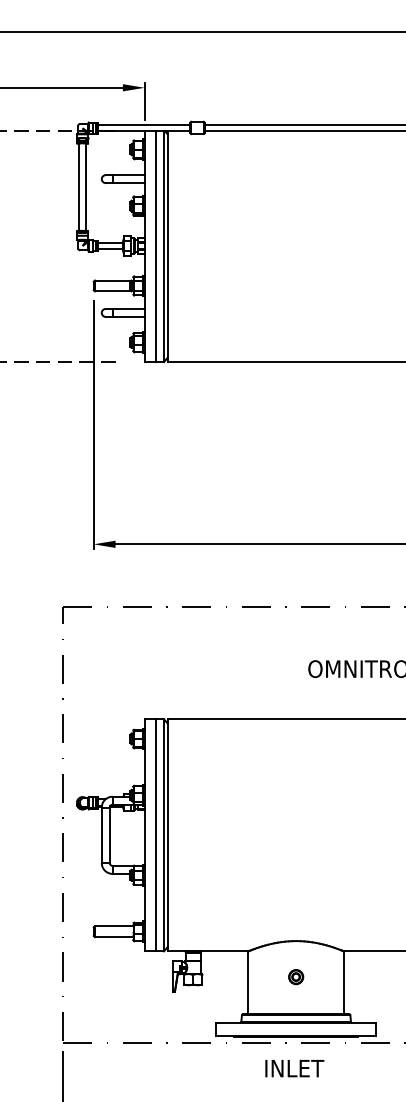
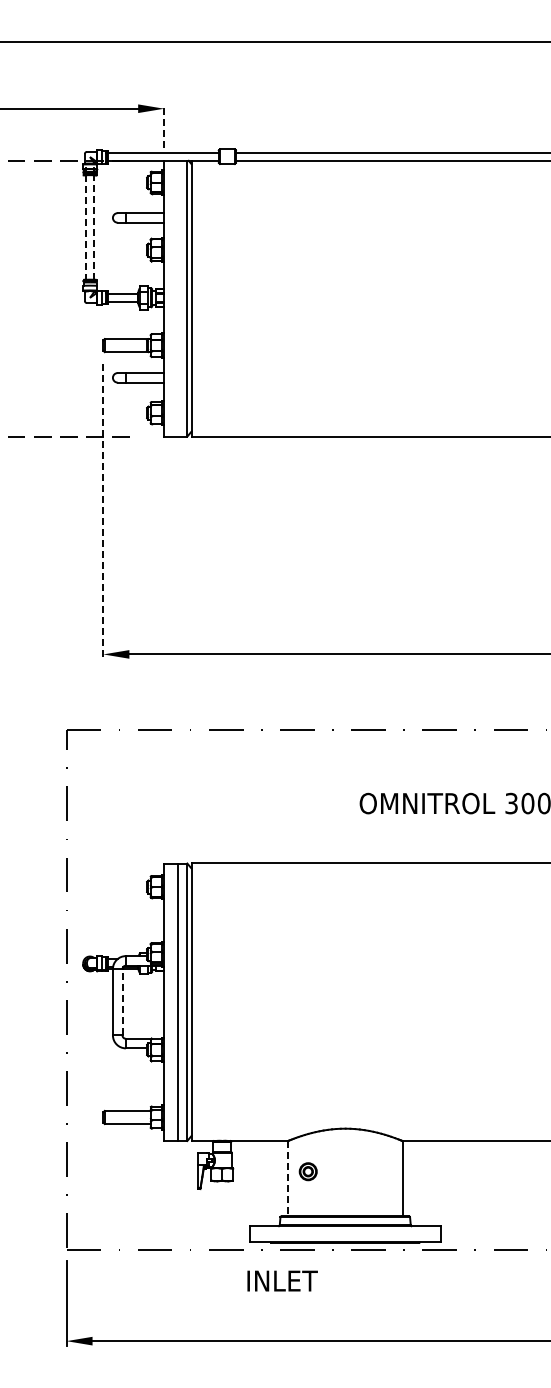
line: (144, 101) -> (164, 125), solid -> dashed
line: (86, 186) -> (94, 226), solid -> dashed
line: (78, 187) -> (85, 227), solid -> dashed
line: (155, 246) -> (177, 298), removed
line: (93, 424) -> (103, 511), solid -> dashed
line: (109, 834) -> (122, 1001), solid -> dashed
part: (295, 976) -> (307, 1171), moved
line: (247, 982) -> (287, 1178), solid -> dashed
text: (294, 1068) -> (282, 1280), moved

